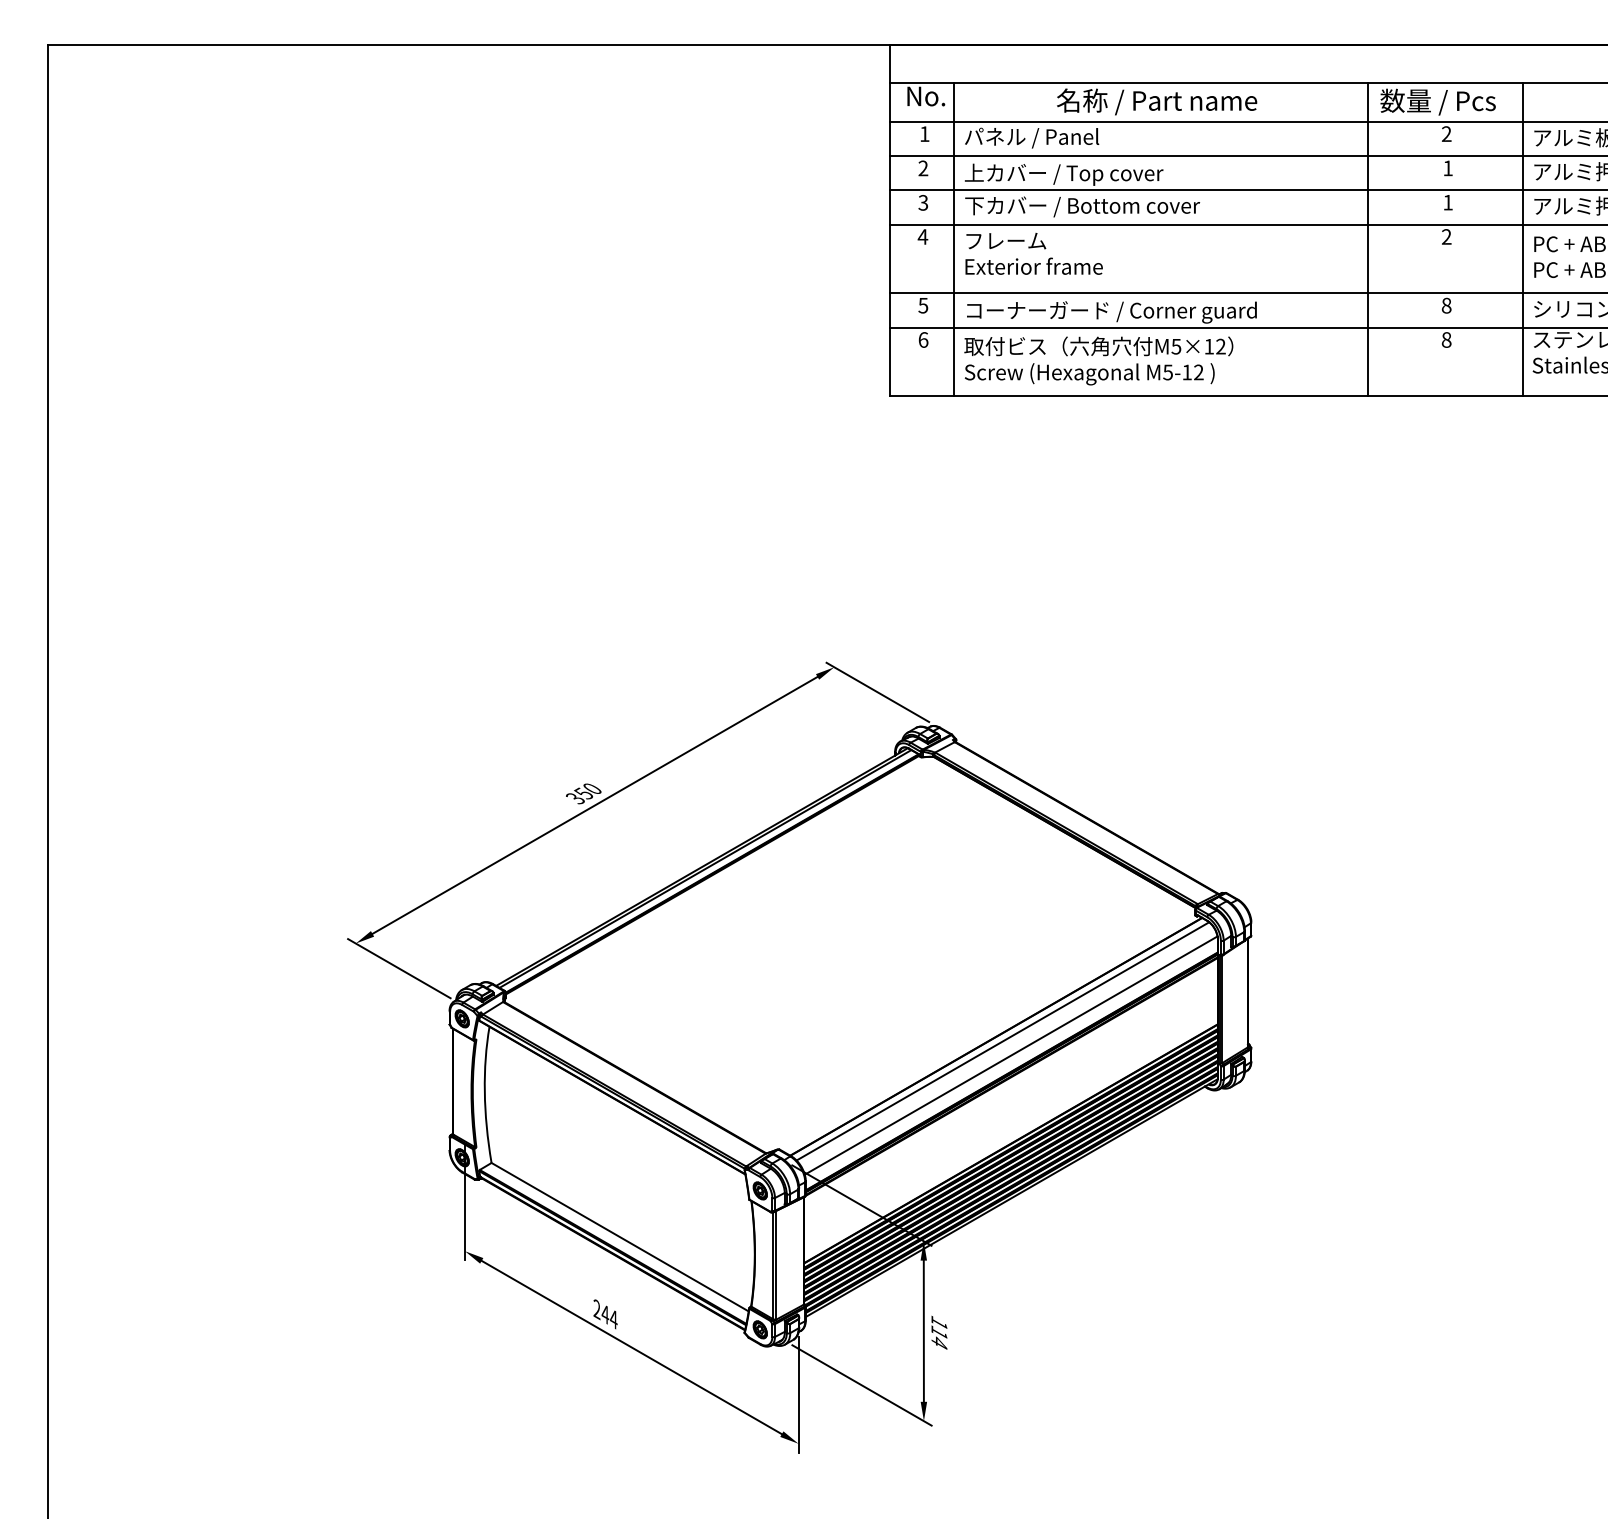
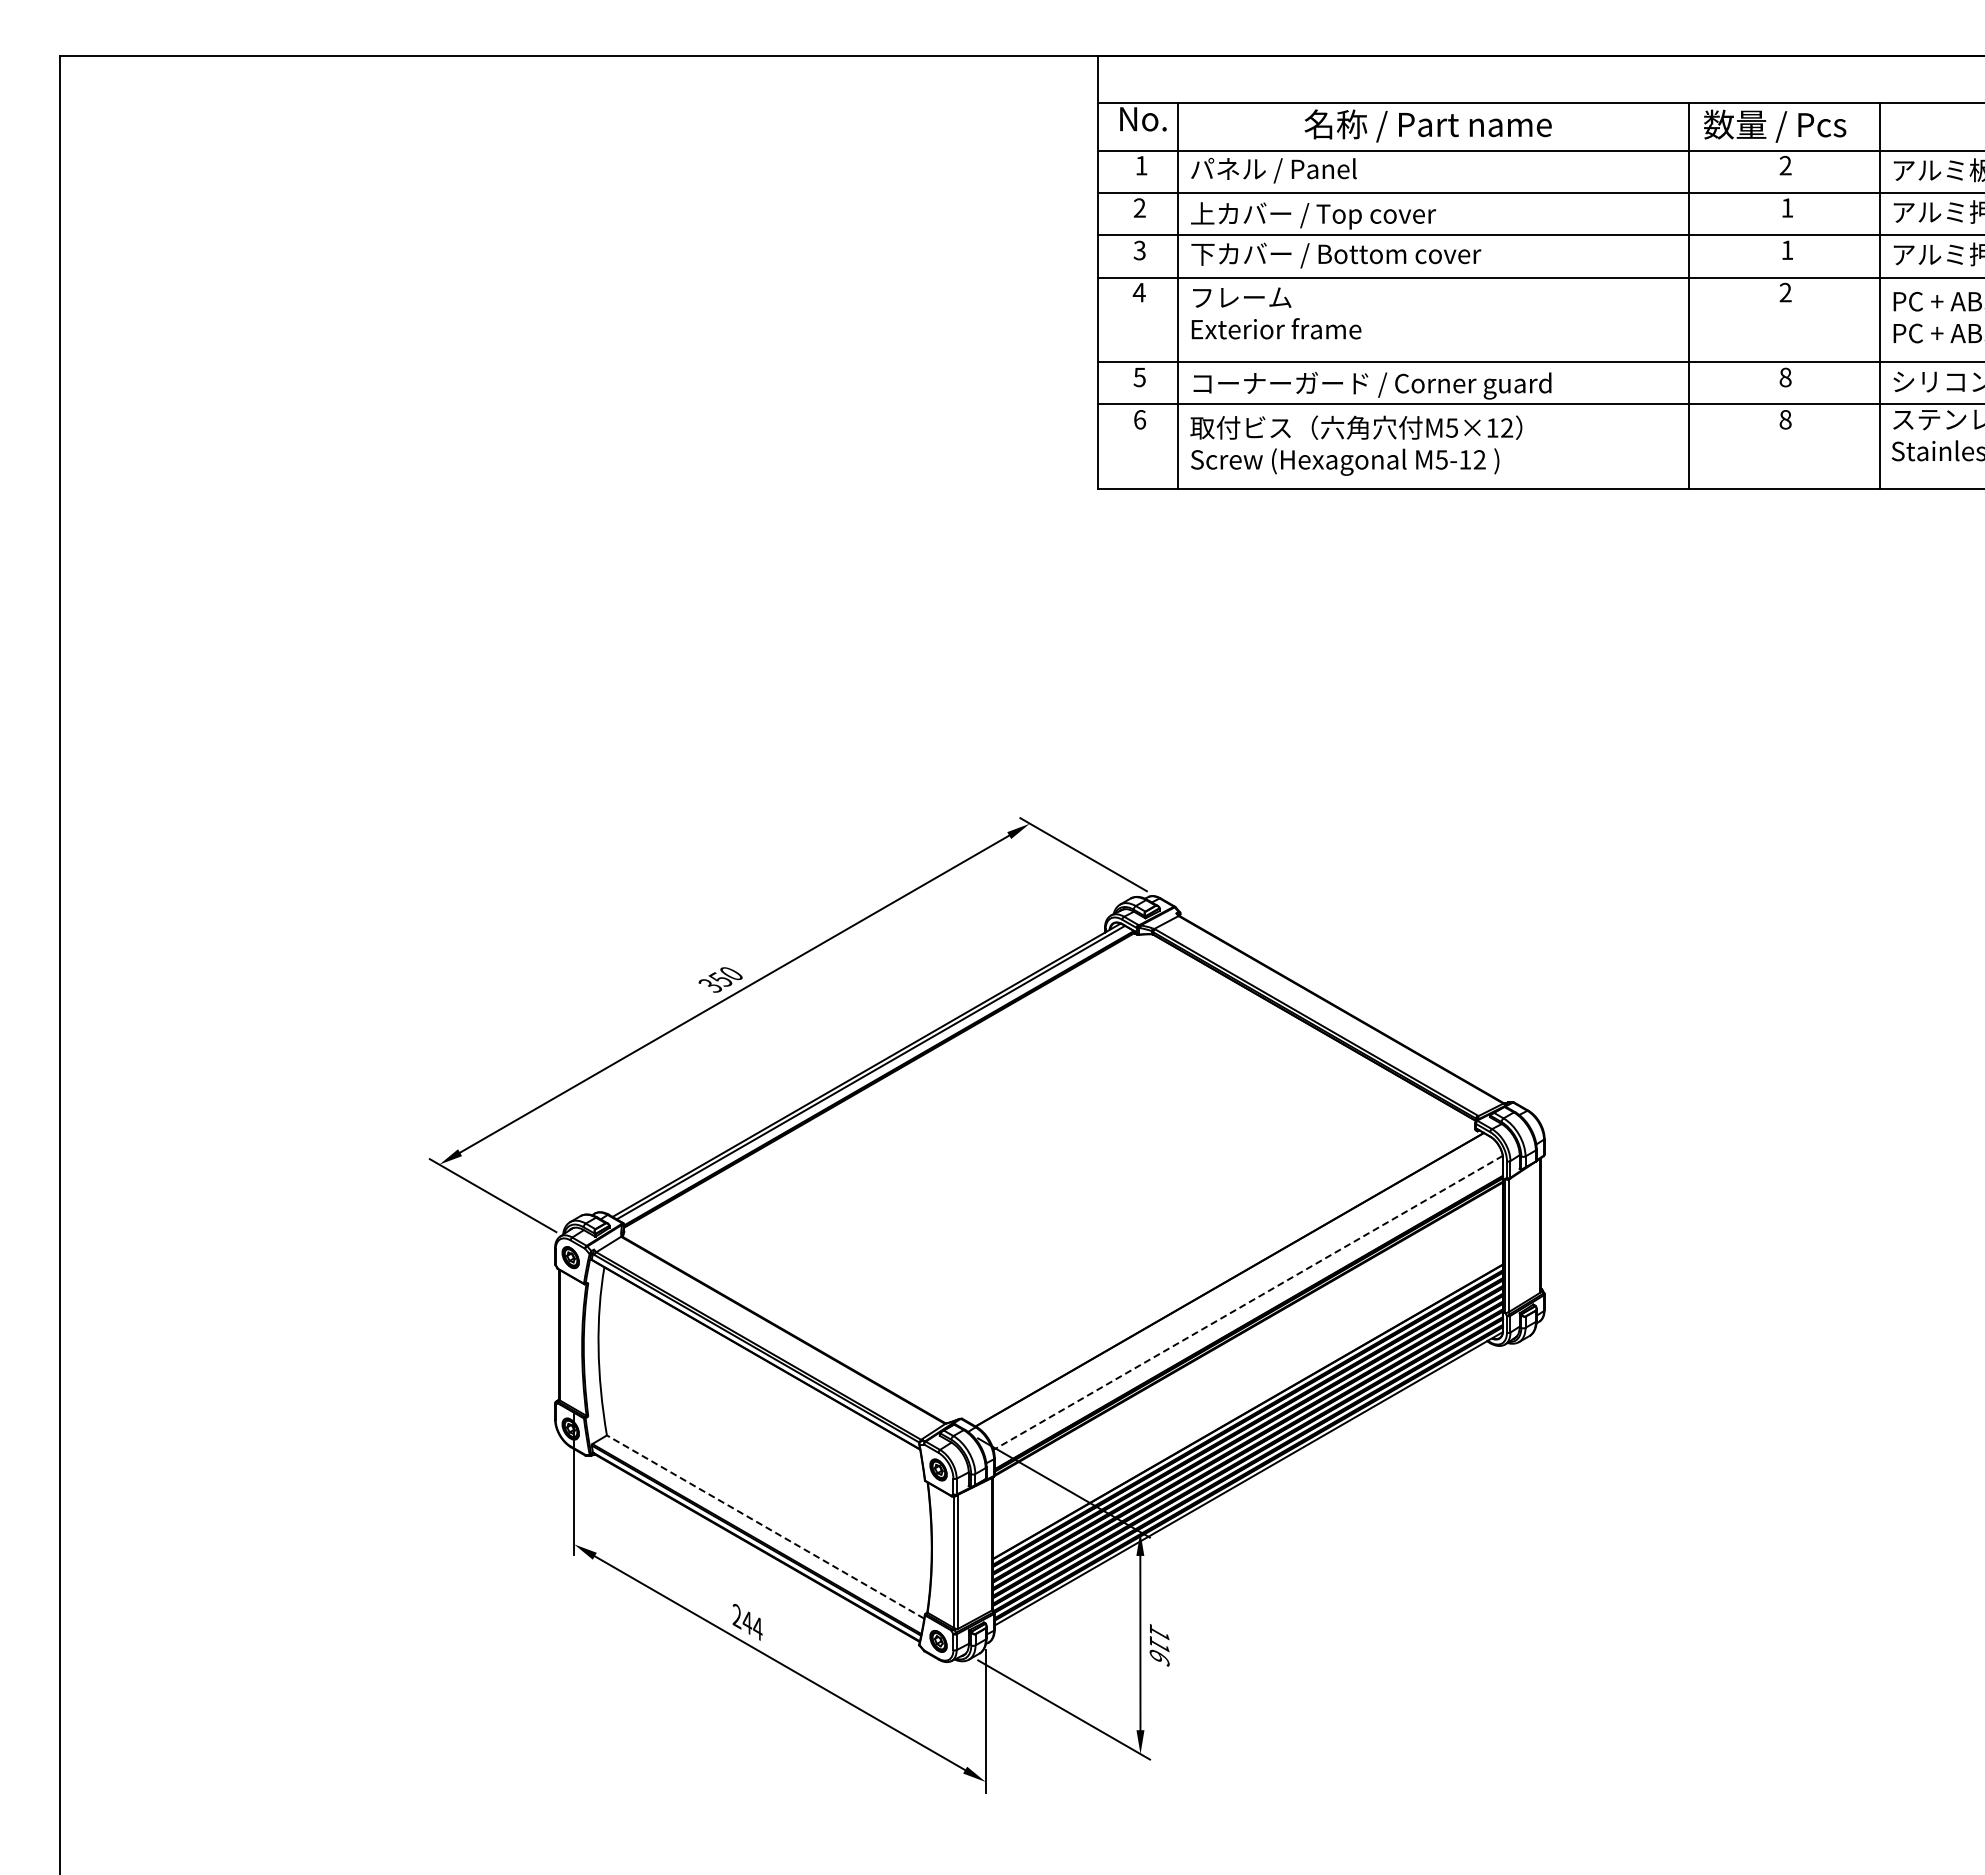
line: (1002, 1041) -> (1237, 1285), removed
line: (1010, 1056) -> (1247, 1303), solid -> dashed
line: (620, 1236) -> (765, 1526), solid -> dashed
text: (939, 1342) -> (1159, 1657), 114 -> 116

